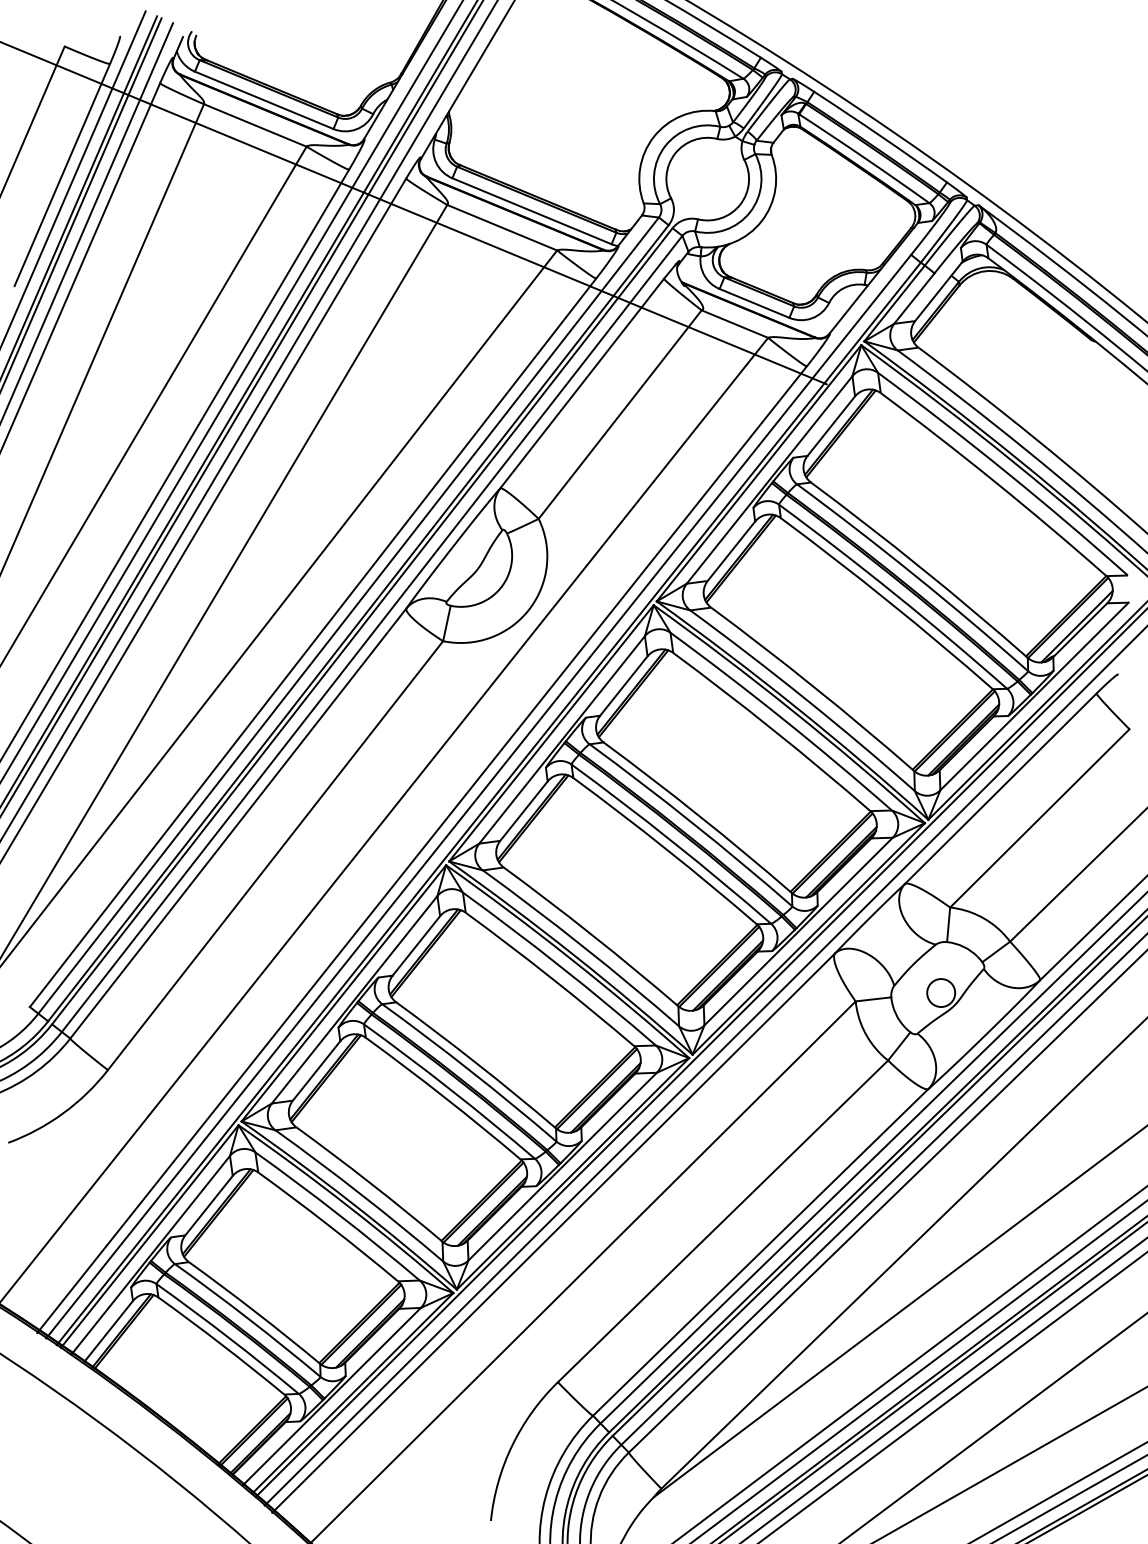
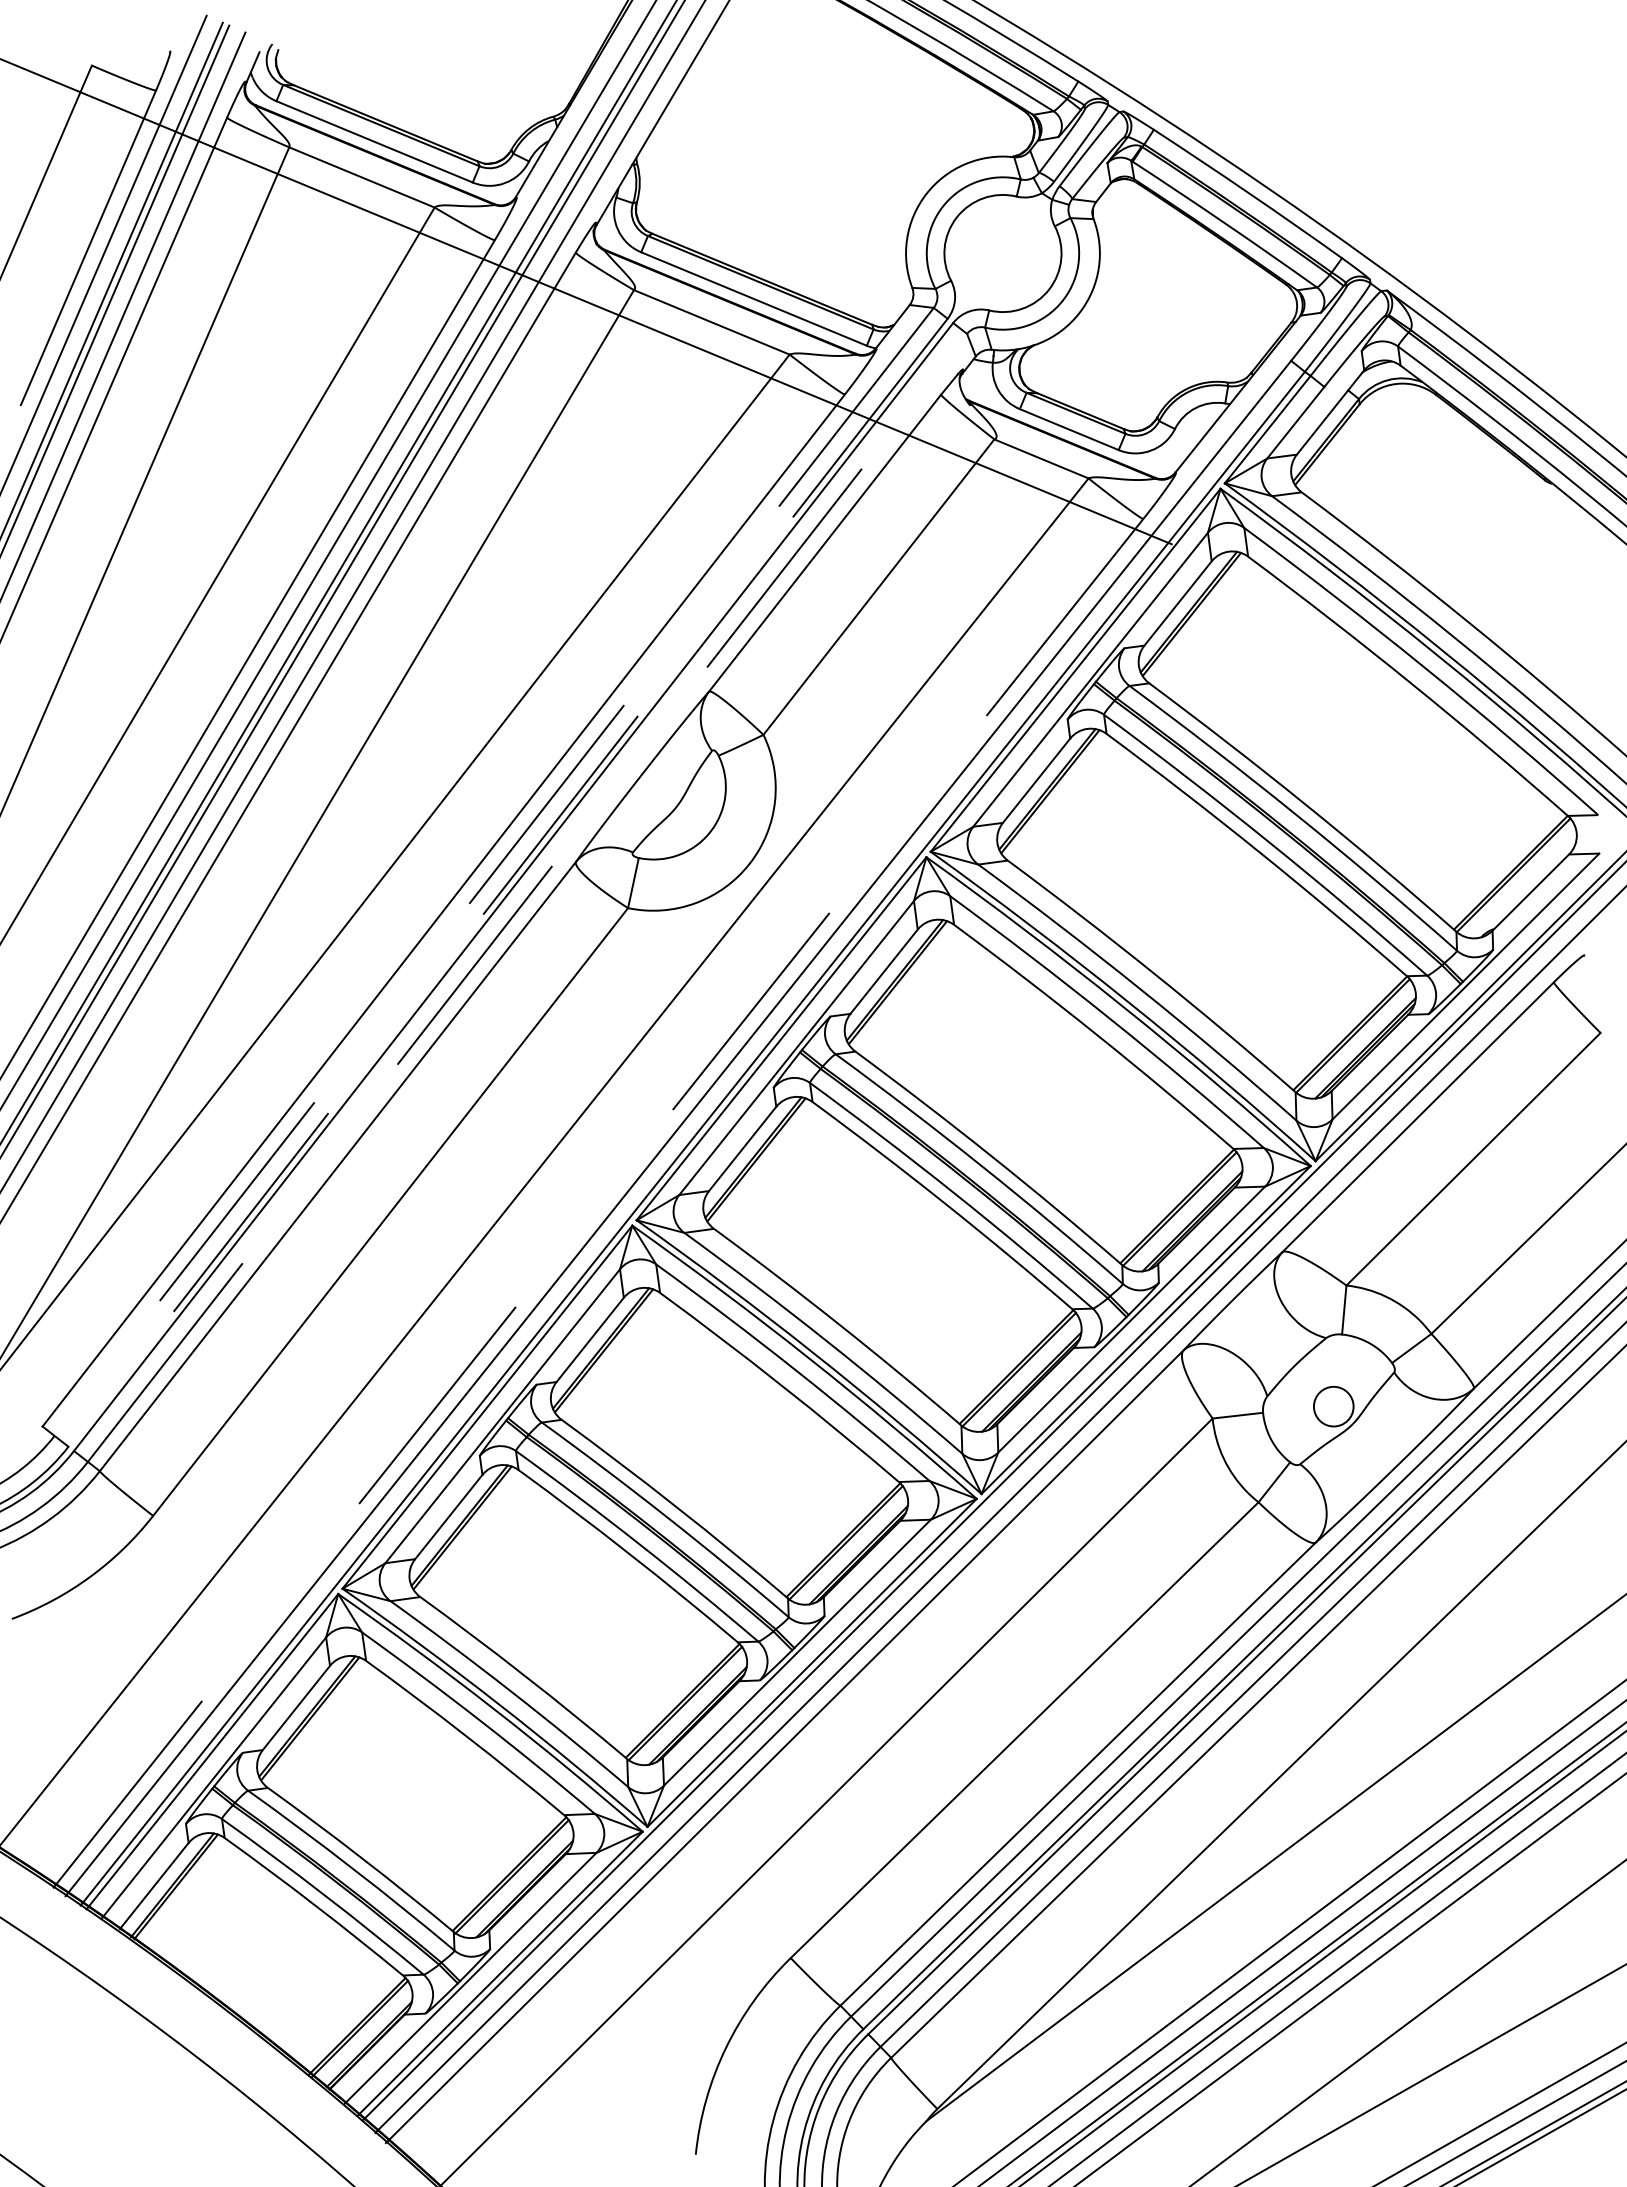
line: (348, 616) -> (493, 872), solid -> dashed
line: (358, 623) -> (507, 883), solid -> dashed
line: (1076, 626) -> (1525, 887), removed
line: (372, 633) -> (527, 897), solid -> dashed
line: (421, 850) -> (597, 1204), solid -> dashed

